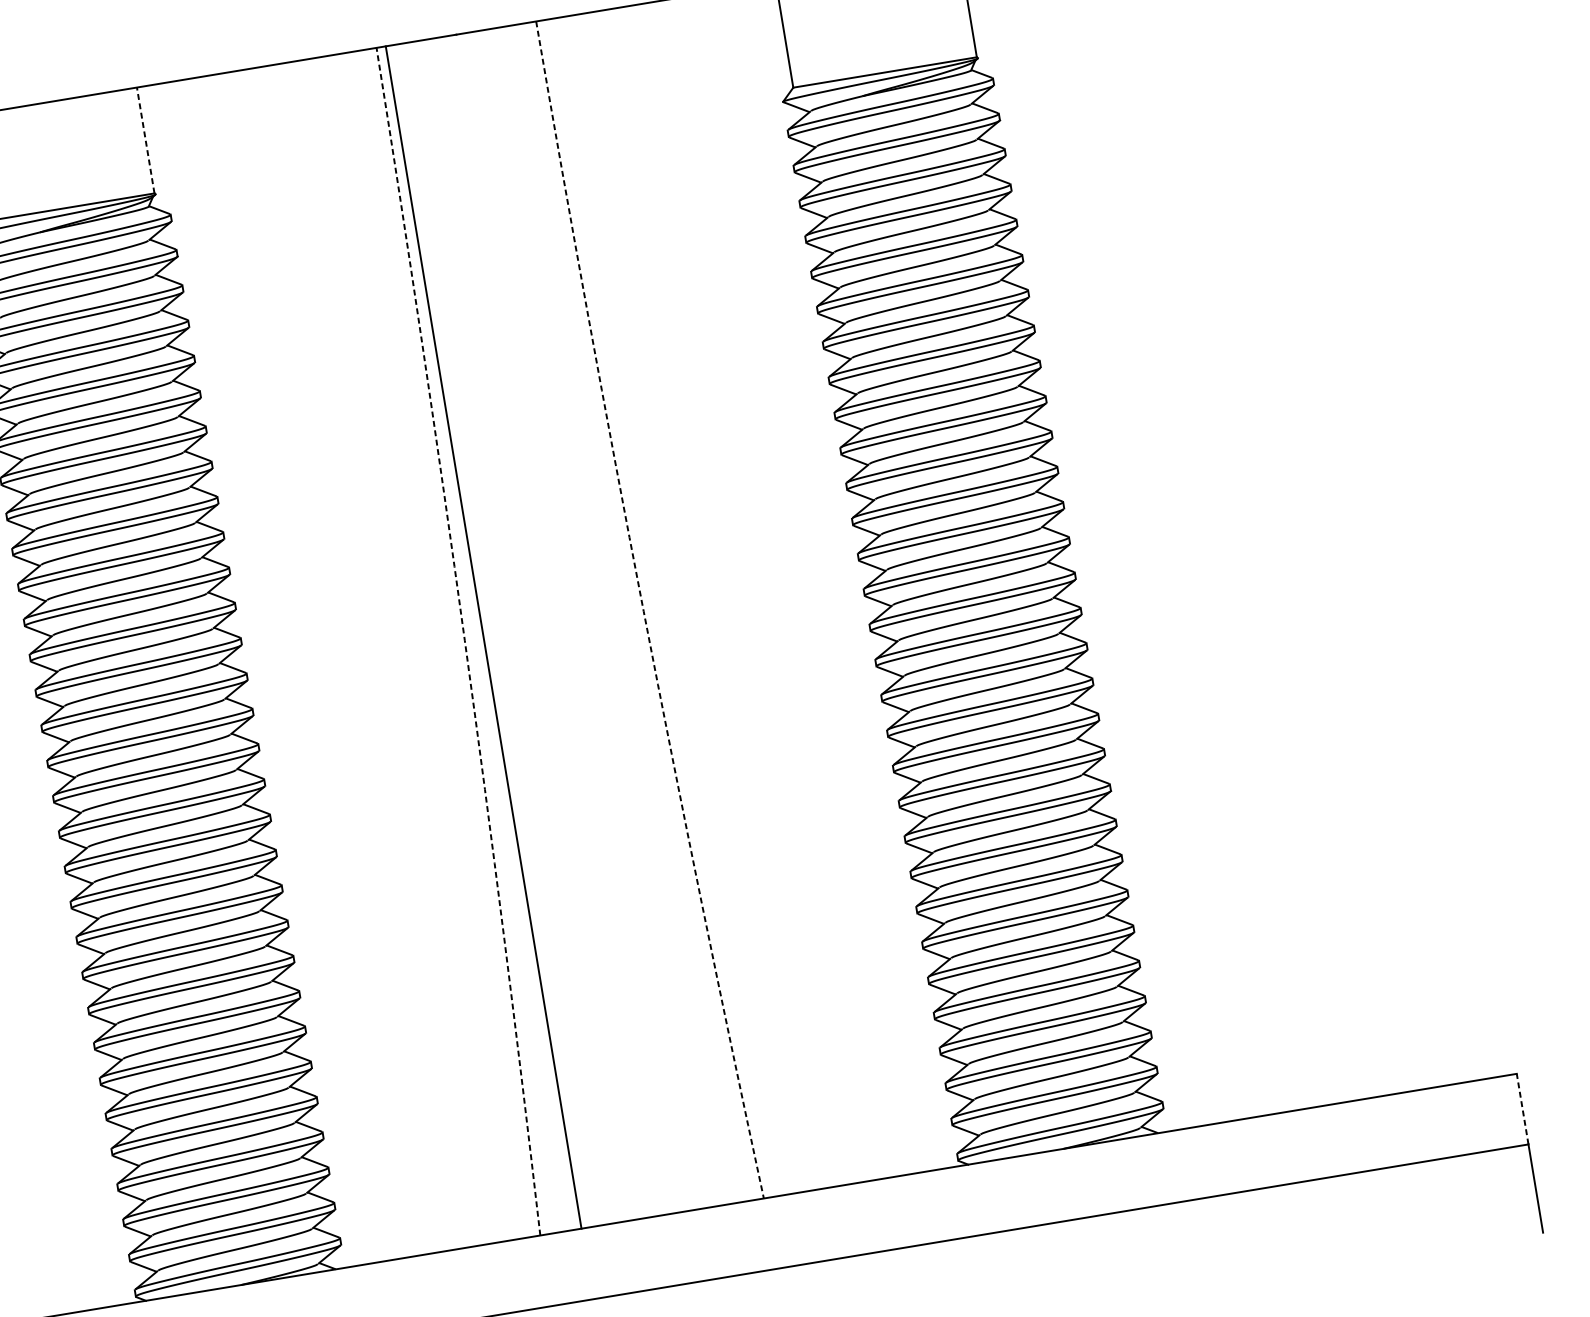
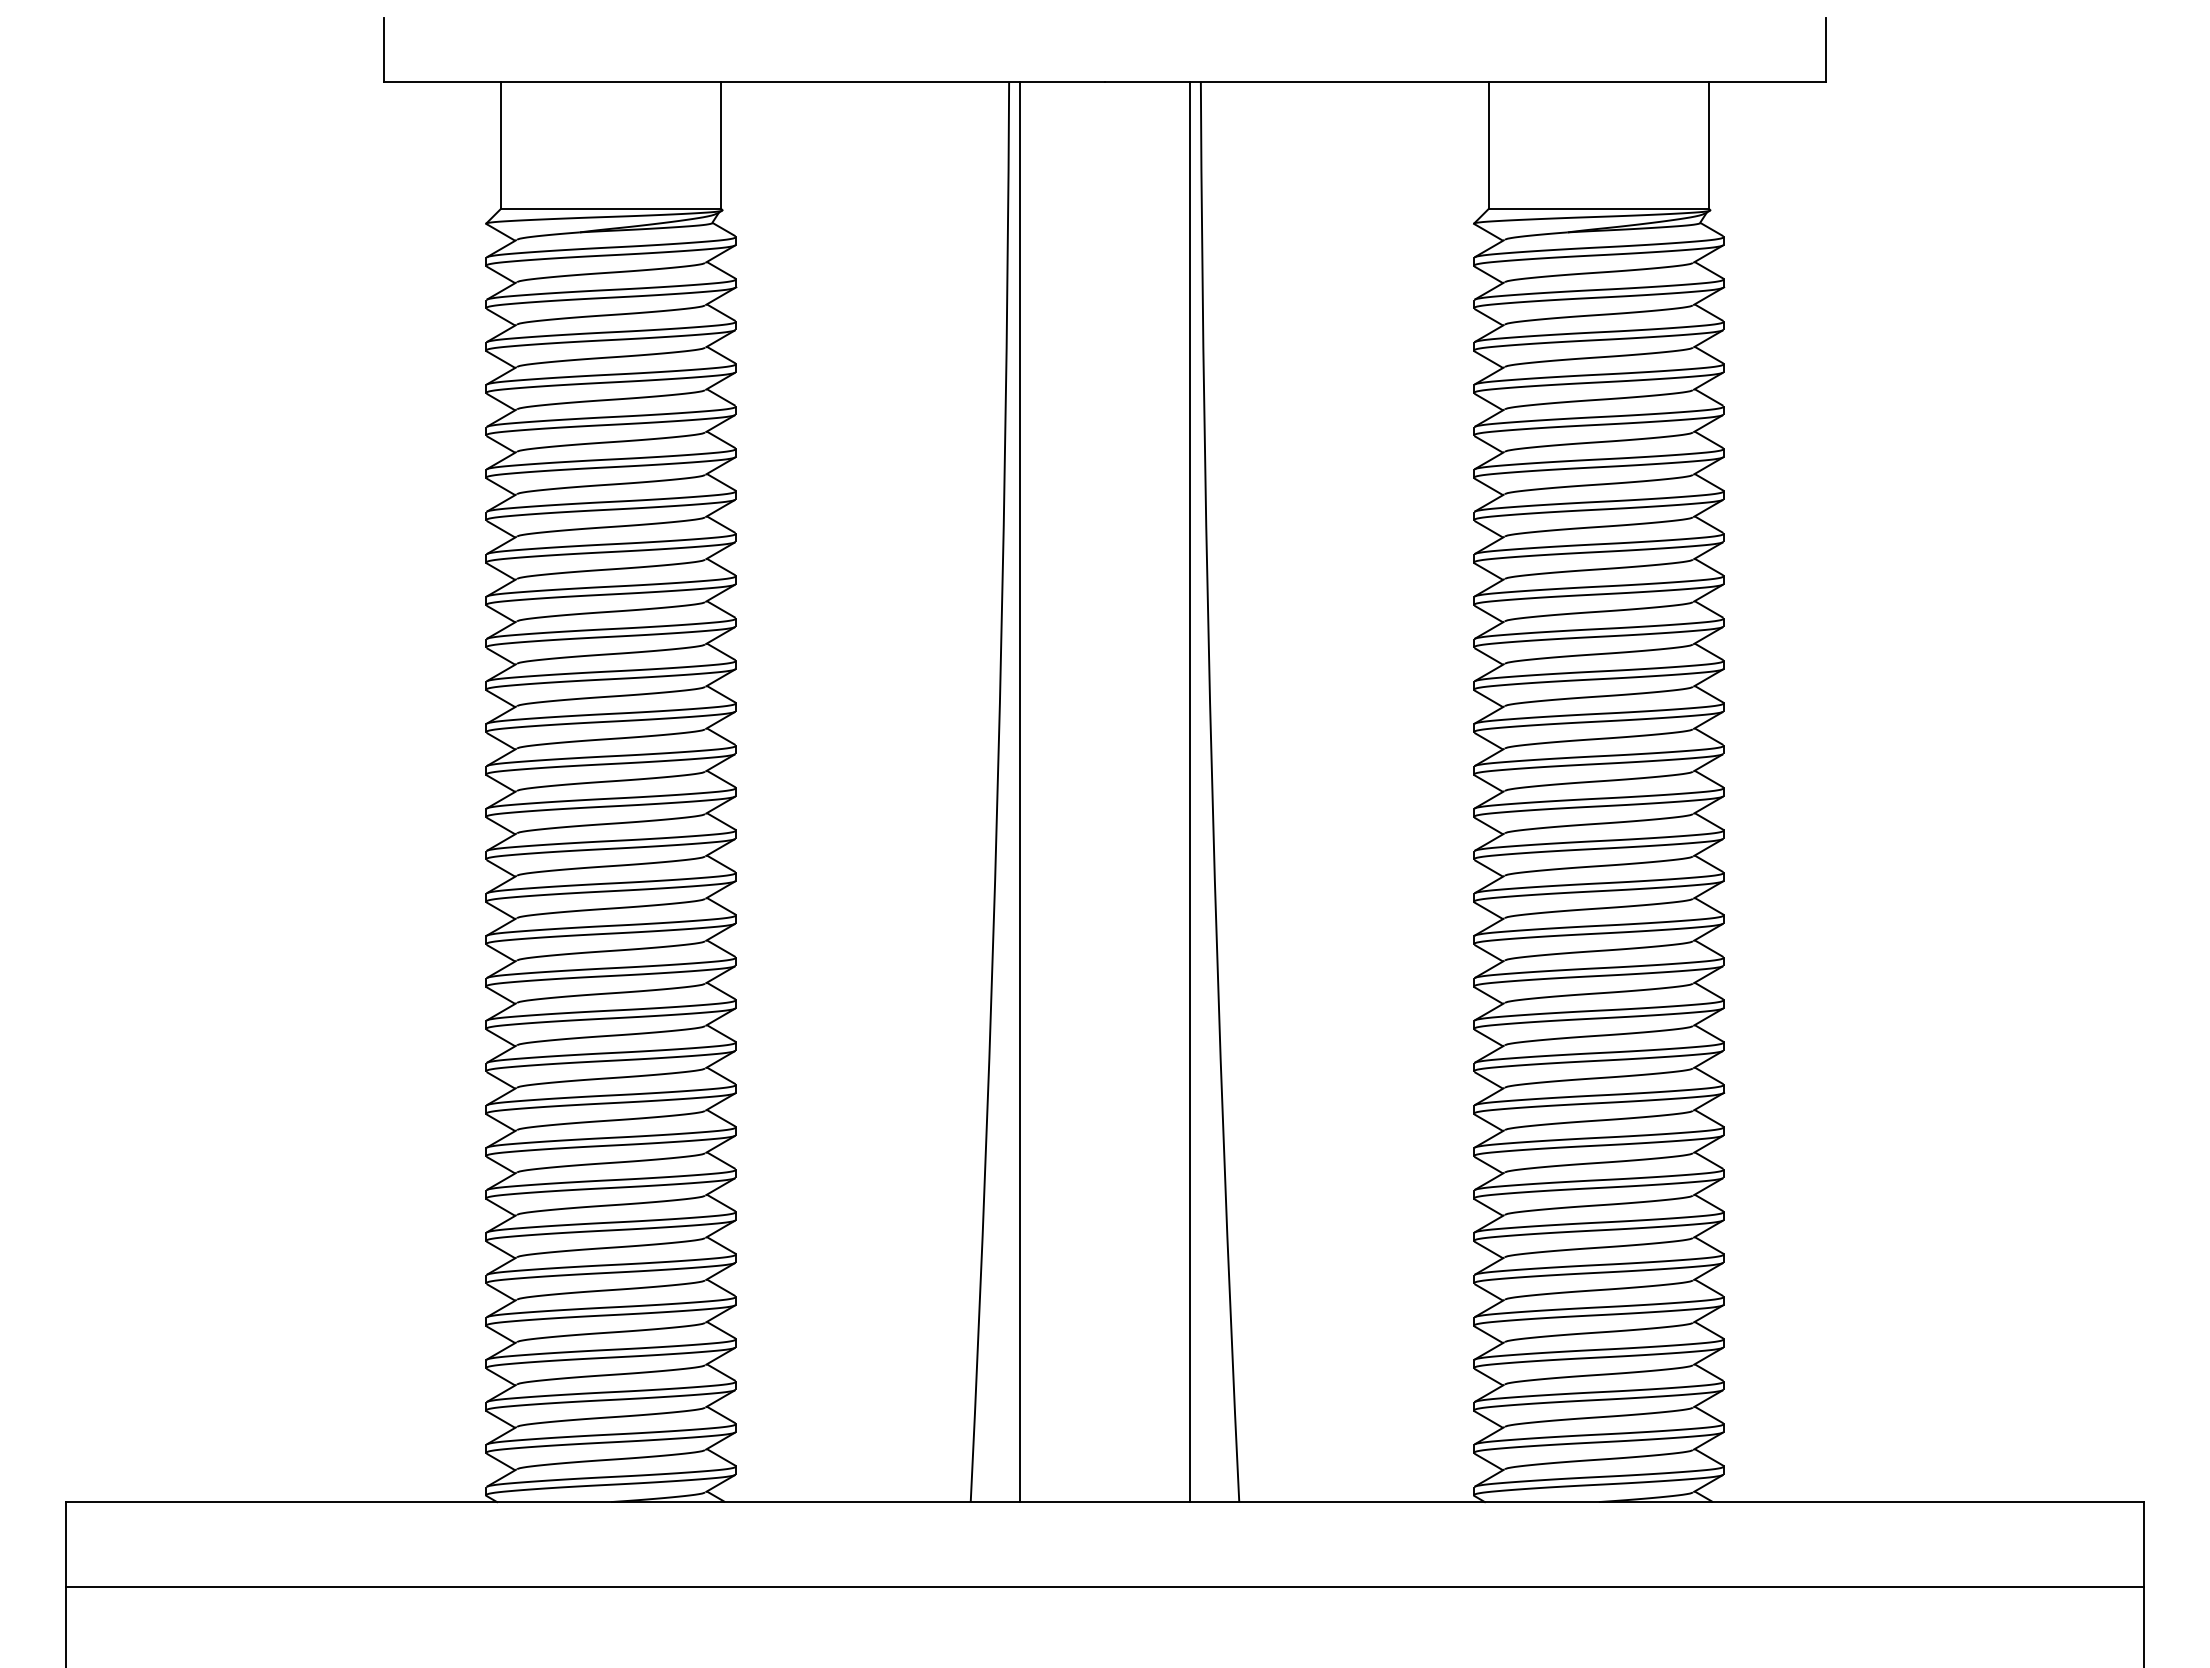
line: (145, 140) -> (721, 145), dashed -> solid
arc: (643, 611) -> (1212, 792), dashed -> solid
line: (624, 613) -> (1189, 791), added
arc: (464, 641) -> (997, 792), dashed -> solid
line: (1522, 1108) -> (2143, 1543), dashed -> solid

